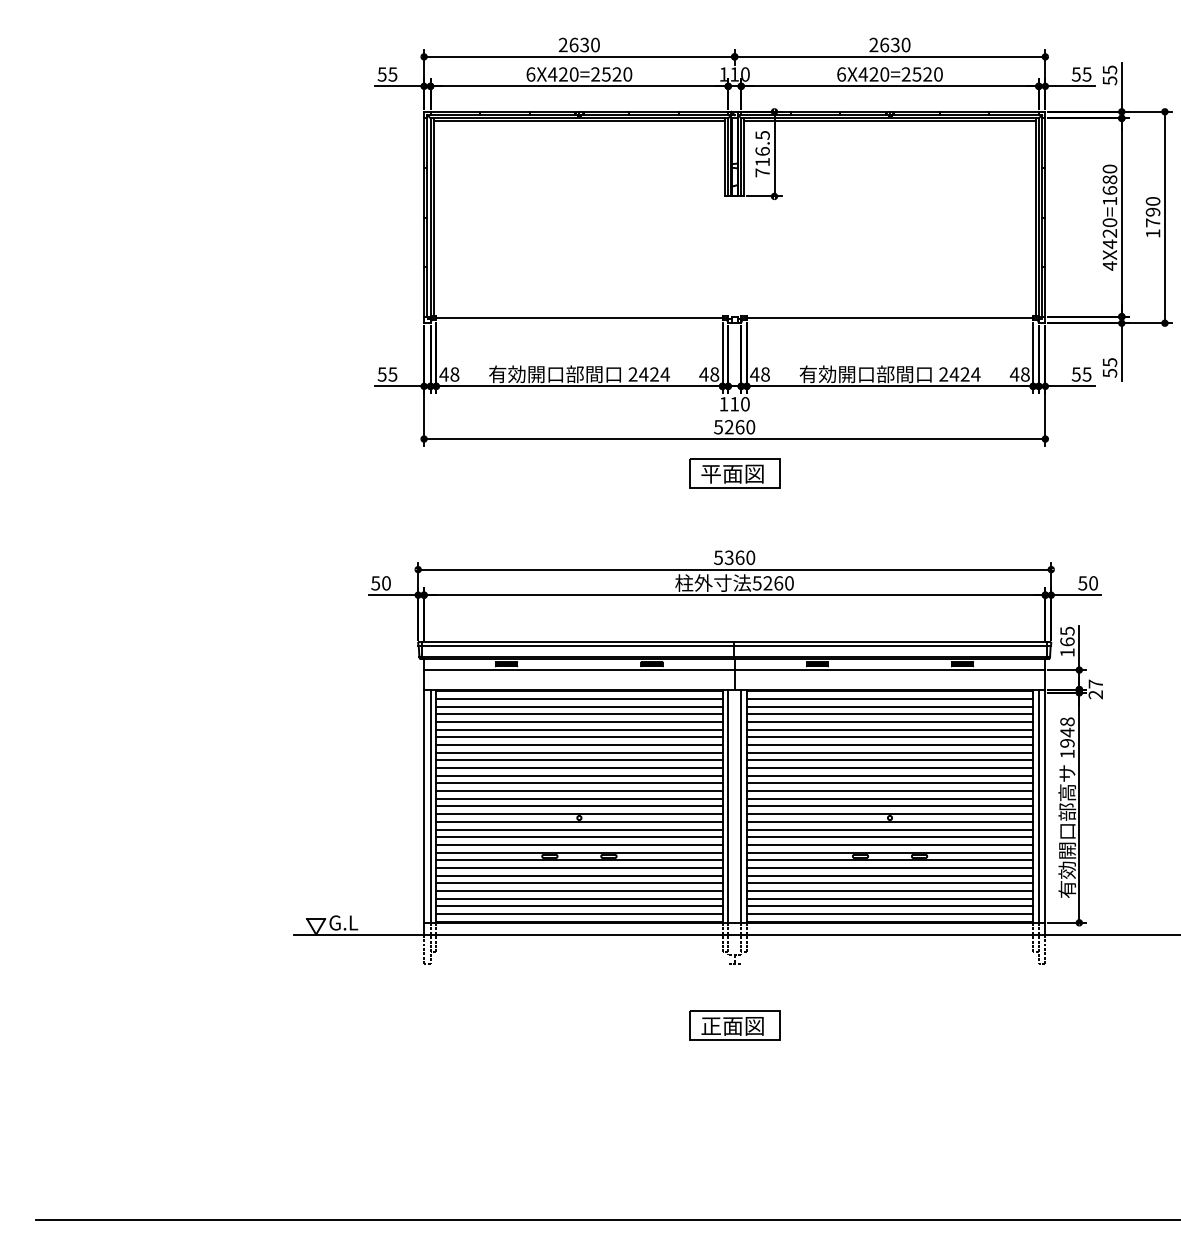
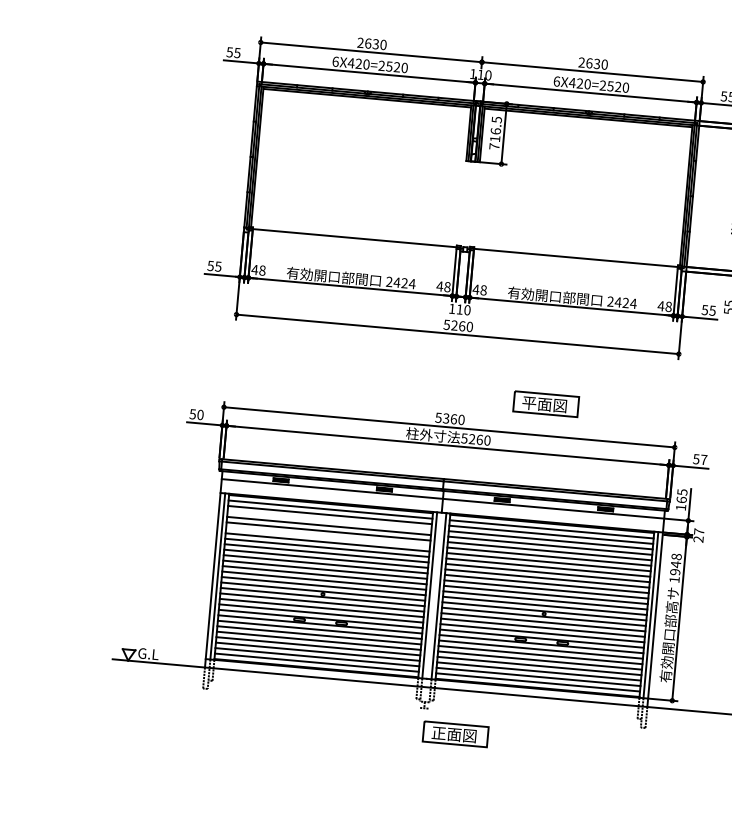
part: (734, 473) -> (546, 404), moved
text: (1093, 583) -> (703, 460), 50 -> 57
line: (579, 714) -> (329, 520), removed
line: (579, 737) -> (328, 537), removed
part: (734, 1025) -> (455, 734), moved

